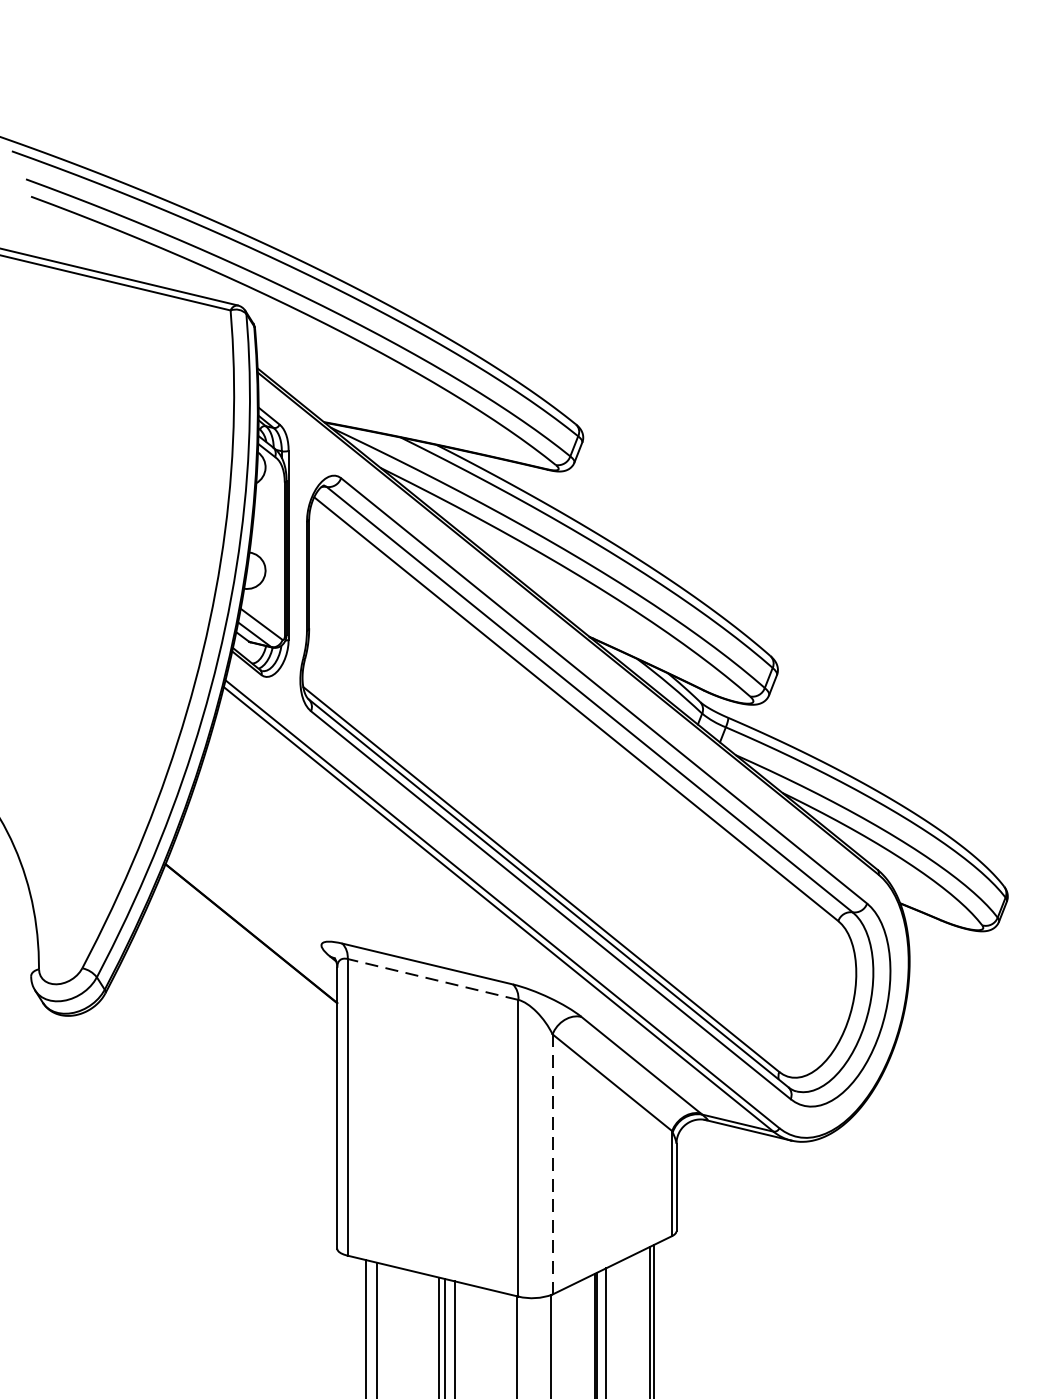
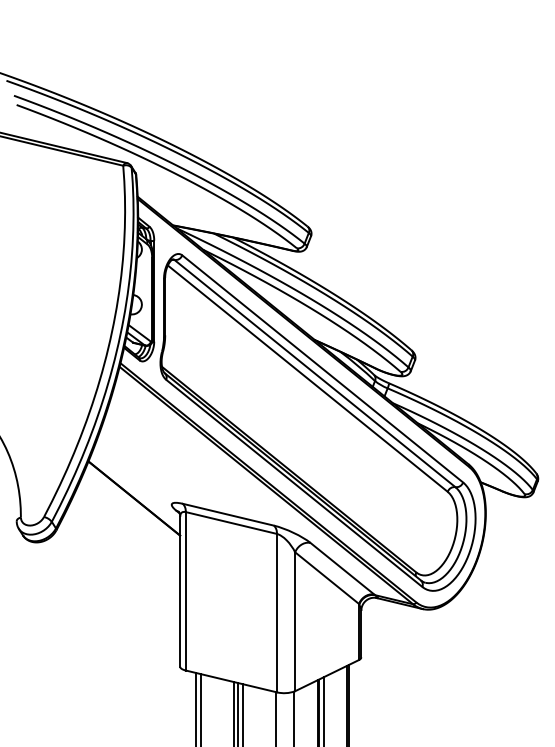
line: (433, 980) -> (231, 523), dashed -> solid
line: (553, 1165) -> (295, 622), dashed -> solid

